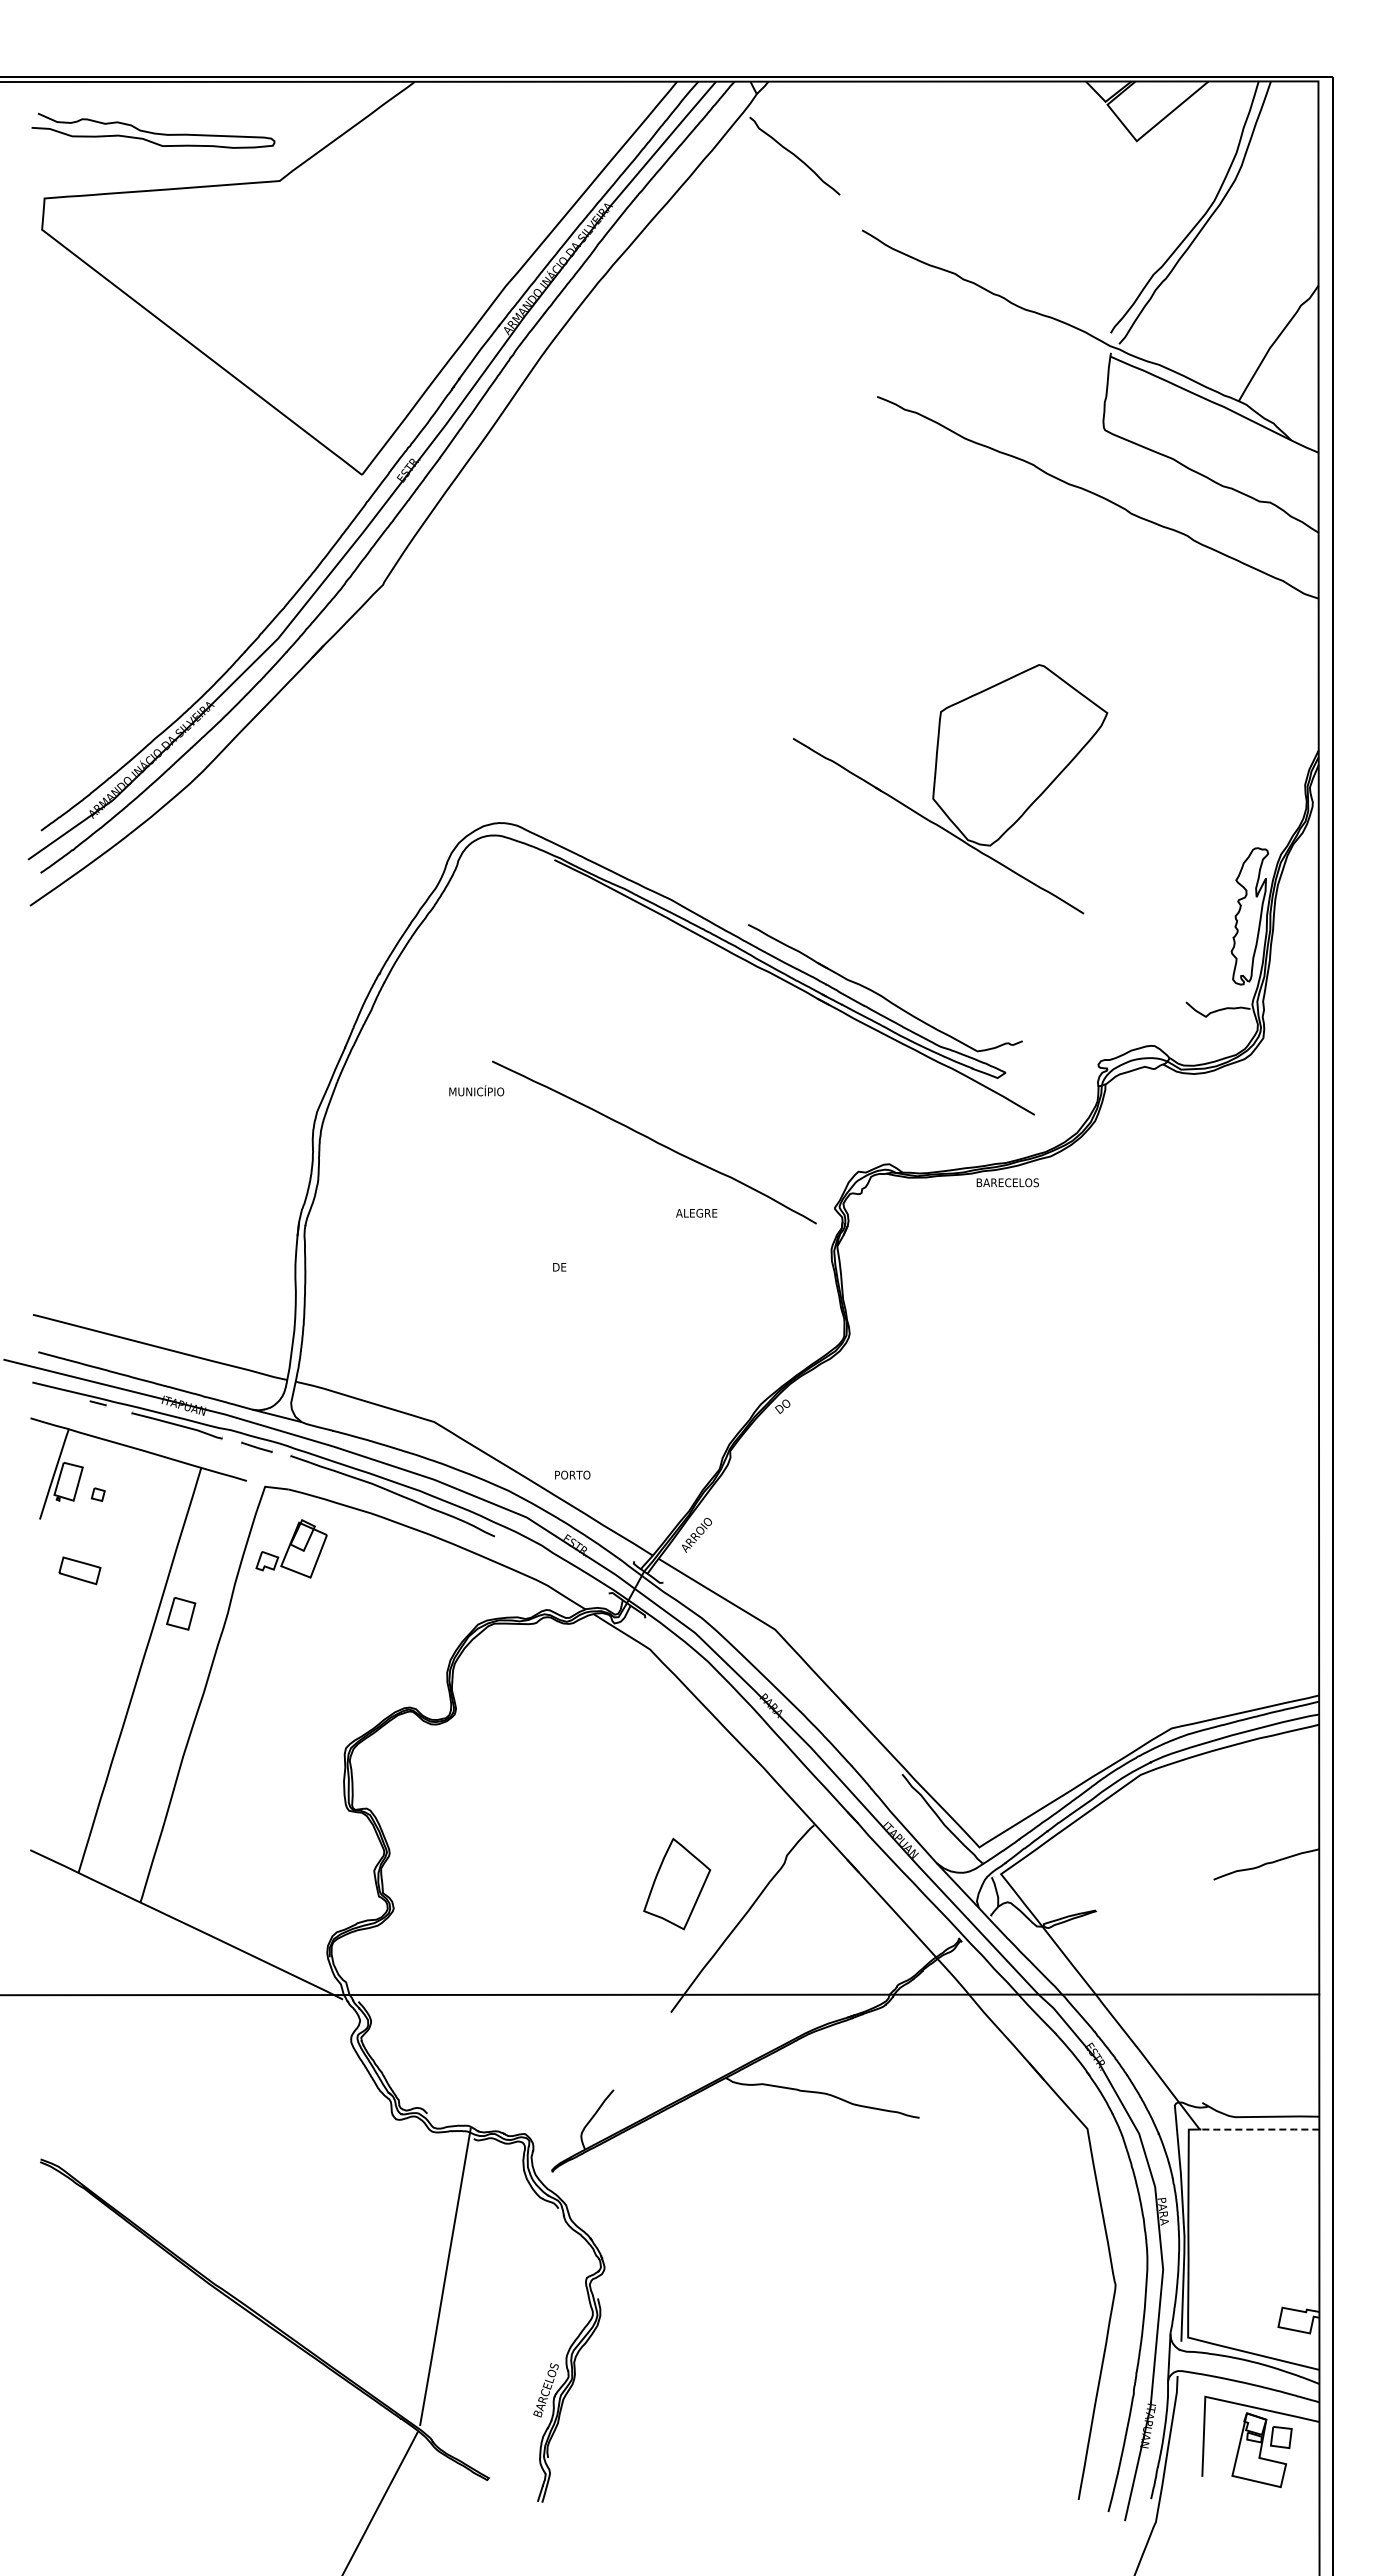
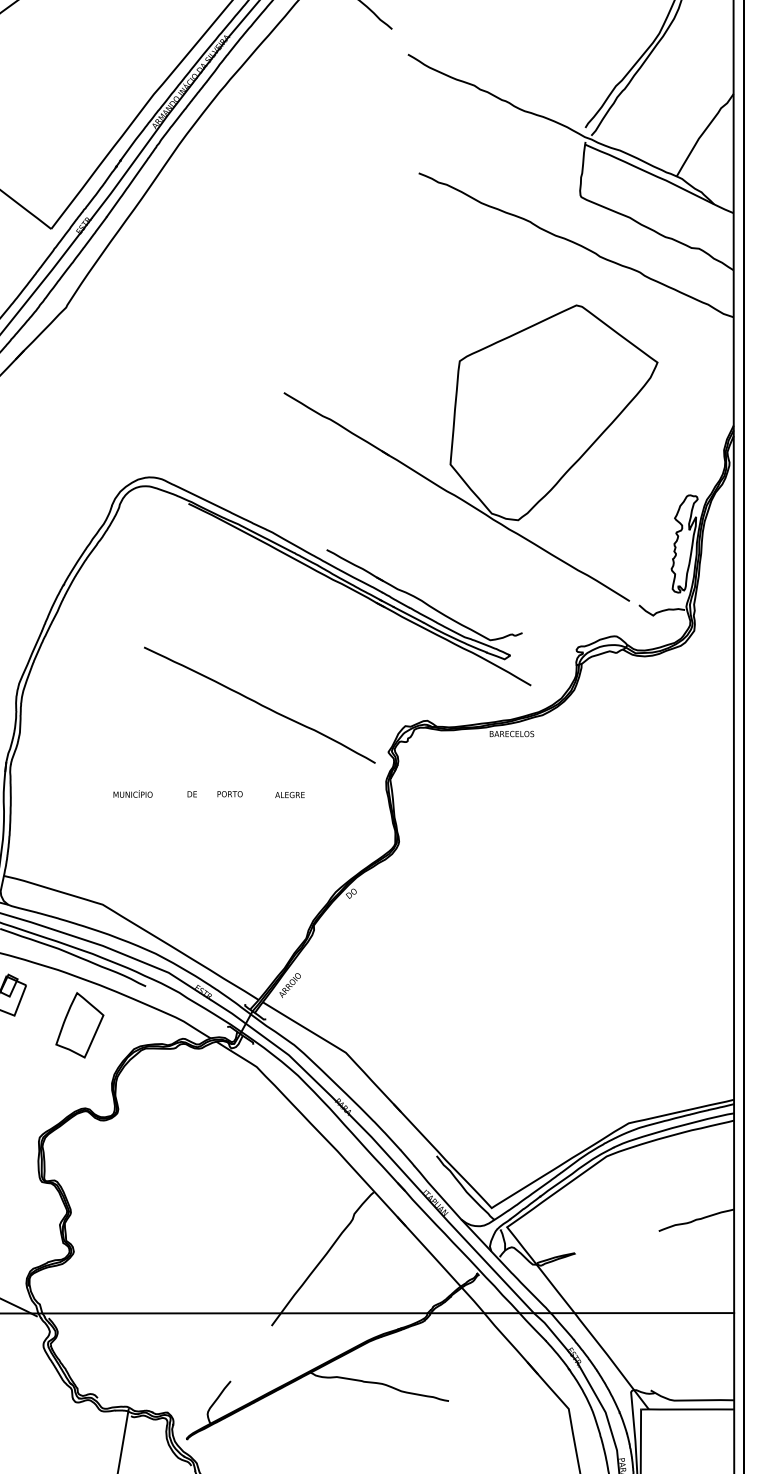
part: (950, 789) -> (471, 453), size x1.67
text: (476, 1090) -> (132, 793), moved
text: (696, 1212) -> (289, 794), moved
text: (572, 1474) -> (229, 793), moved
part: (677, 1883) -> (80, 1024), moved
line: (1259, 2129) -> (691, 1409), dashed -> solid

